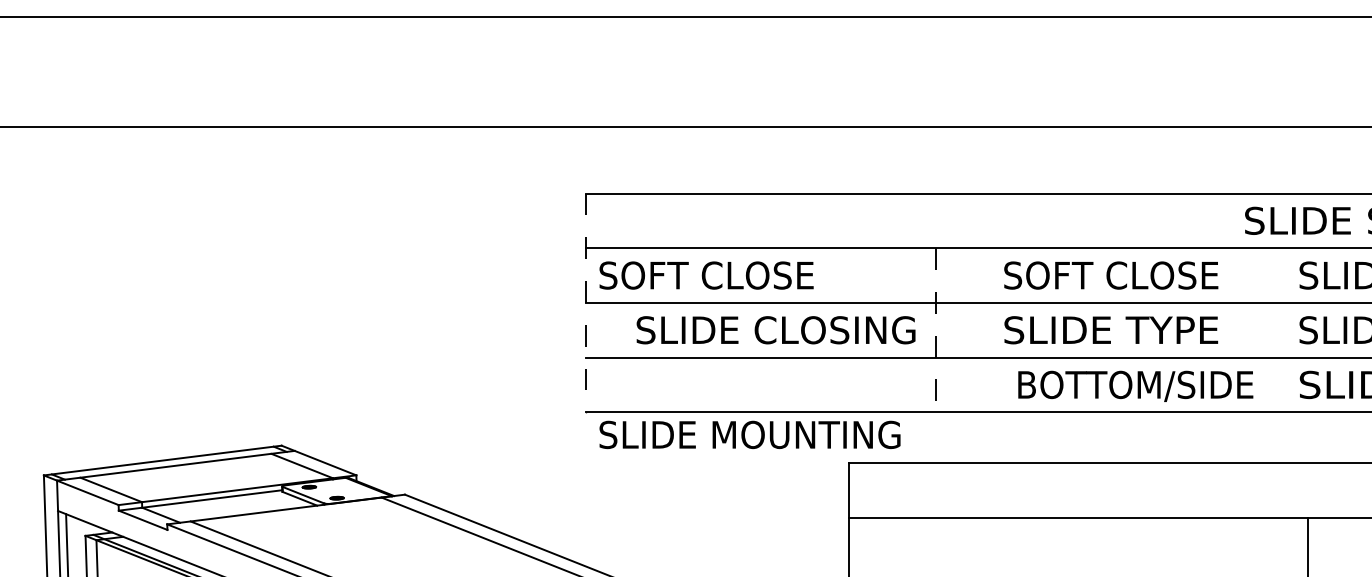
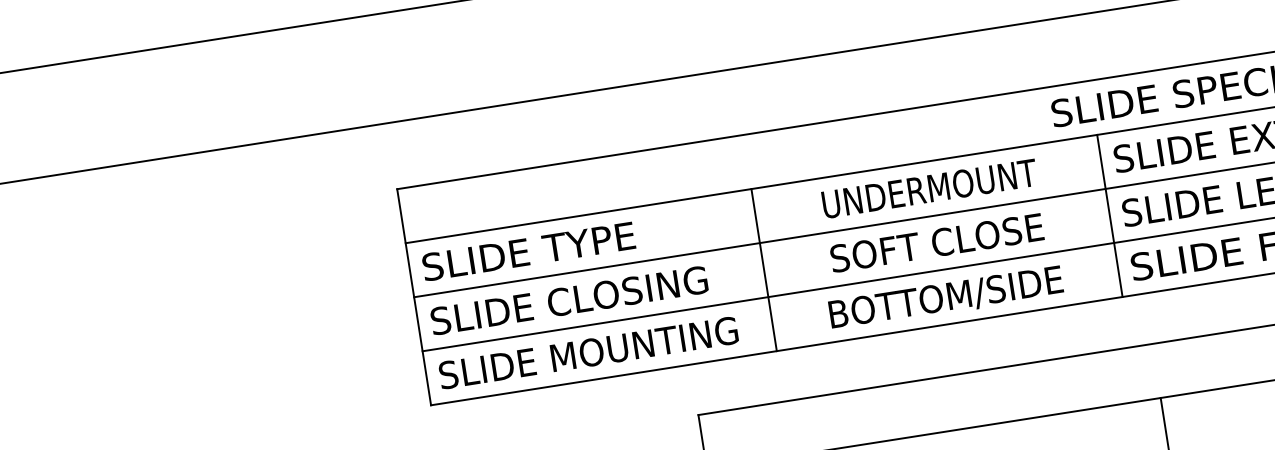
text: (706, 275) -> (528, 251), SOFT CLOSE -> SLIDE TYPE
text: (1112, 275) -> (929, 188), SOFT CLOSE -> UNDERMOUNT
line: (586, 303) -> (414, 297), dashed -> solid
text: (775, 330) -> (568, 300), moved
line: (936, 330) -> (764, 270), dashed -> solid
text: (1111, 330) -> (937, 243), SLIDE TYPE -> SOFT CLOSE
line: (1286, 330) -> (1110, 216), added
text: (1135, 385) -> (945, 297), moved
text: (749, 434) -> (588, 352), moved

